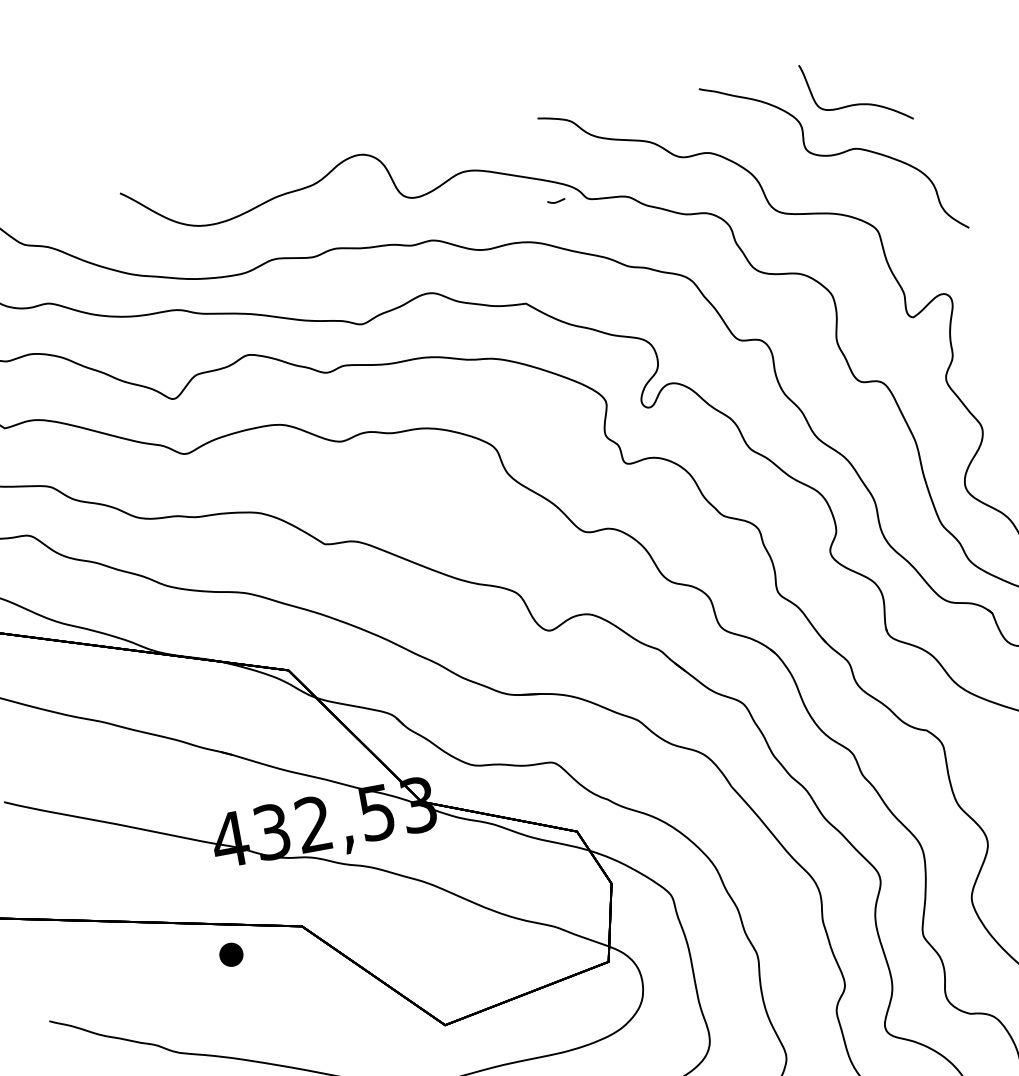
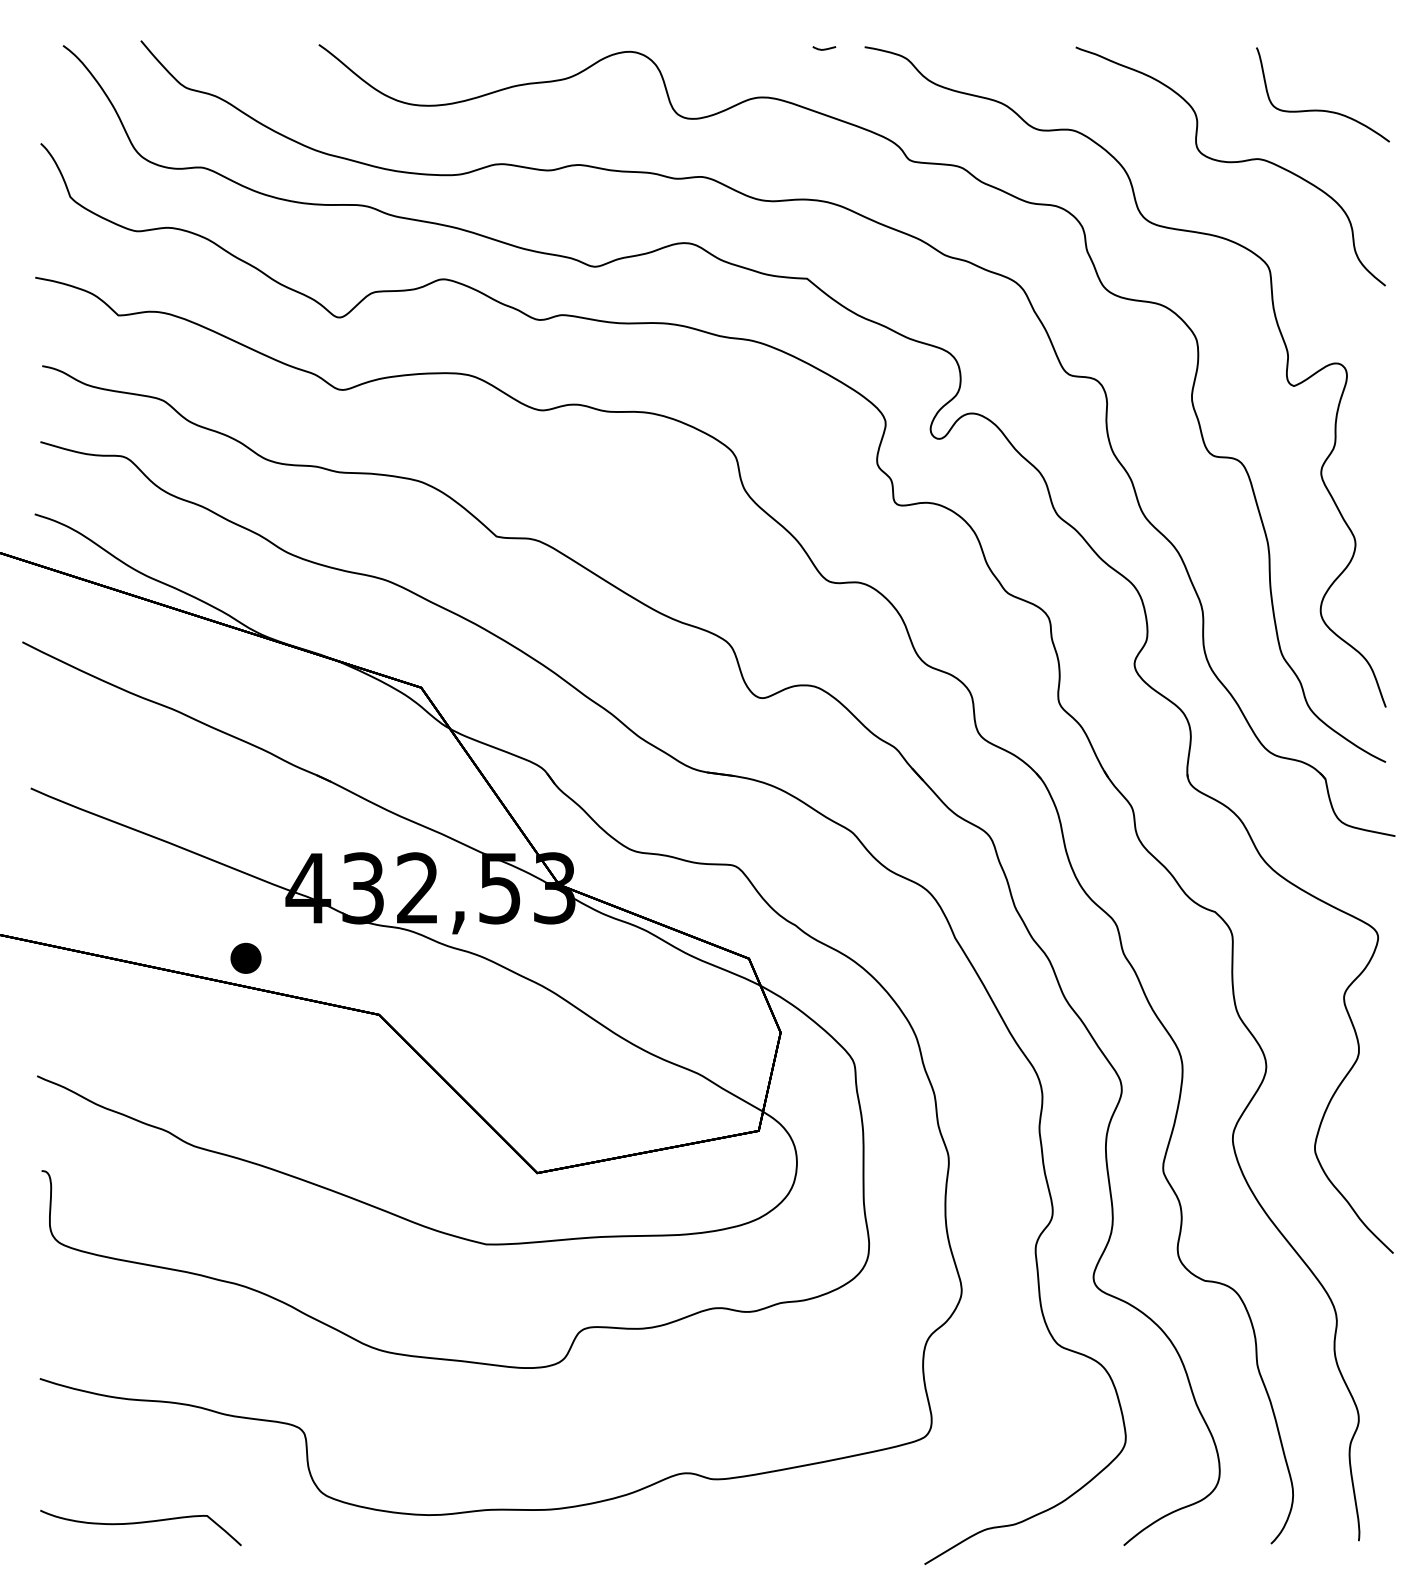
curve: (857, 103) -> (1322, 109), moved
curve: (556, 201) -> (824, 48), moved
part: (230, 954) -> (245, 957), moved

